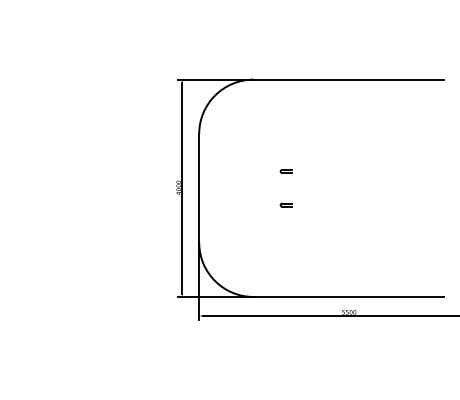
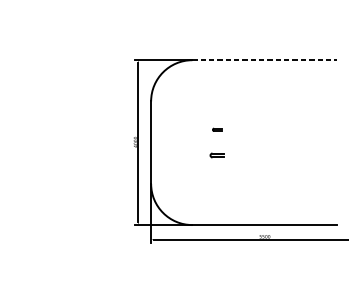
line: (349, 79) -> (265, 60), solid -> dashed
part: (285, 204) -> (216, 154), size x1.6

